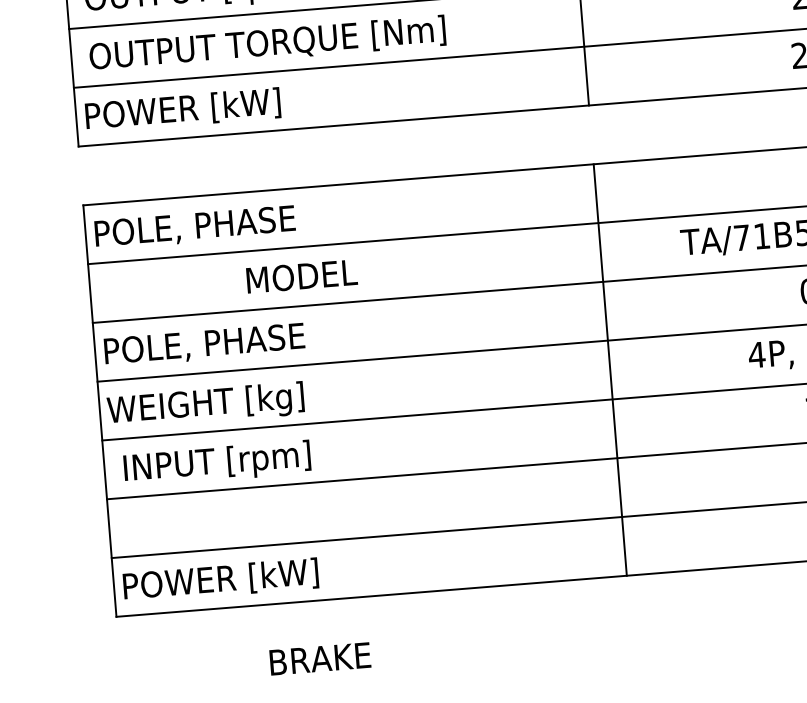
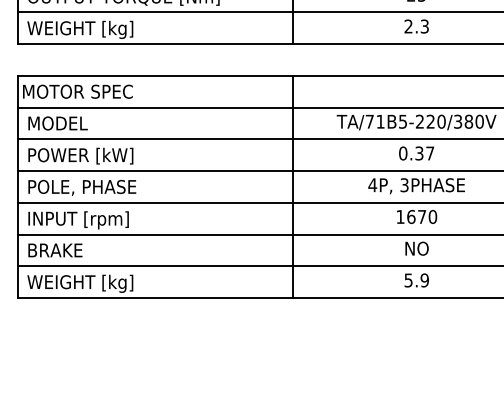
text: (188, 110) -> (78, 29), POWER [kW] -> WEIGHT [kg]
text: (198, 227) -> (78, 92), POLE, PHASE -> MOTOR SPEC
text: (300, 276) -> (57, 123), moved
text: (207, 343) -> (78, 155), POLE, PHASE -> POWER [kW]
text: (214, 404) -> (79, 188), WEIGHT [kg] -> POLE, PHASE
text: (226, 580) -> (78, 283), POWER [kW] -> WEIGHT [kg]
text: (320, 659) -> (55, 250), moved

